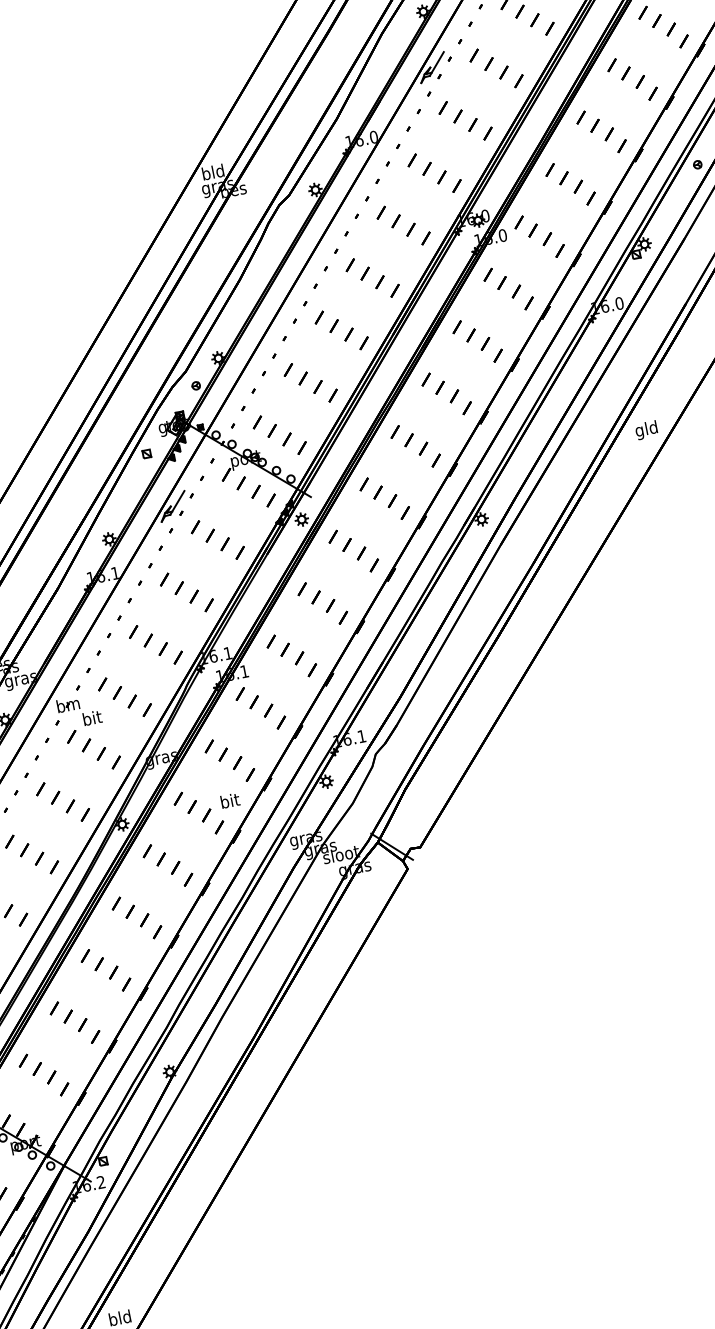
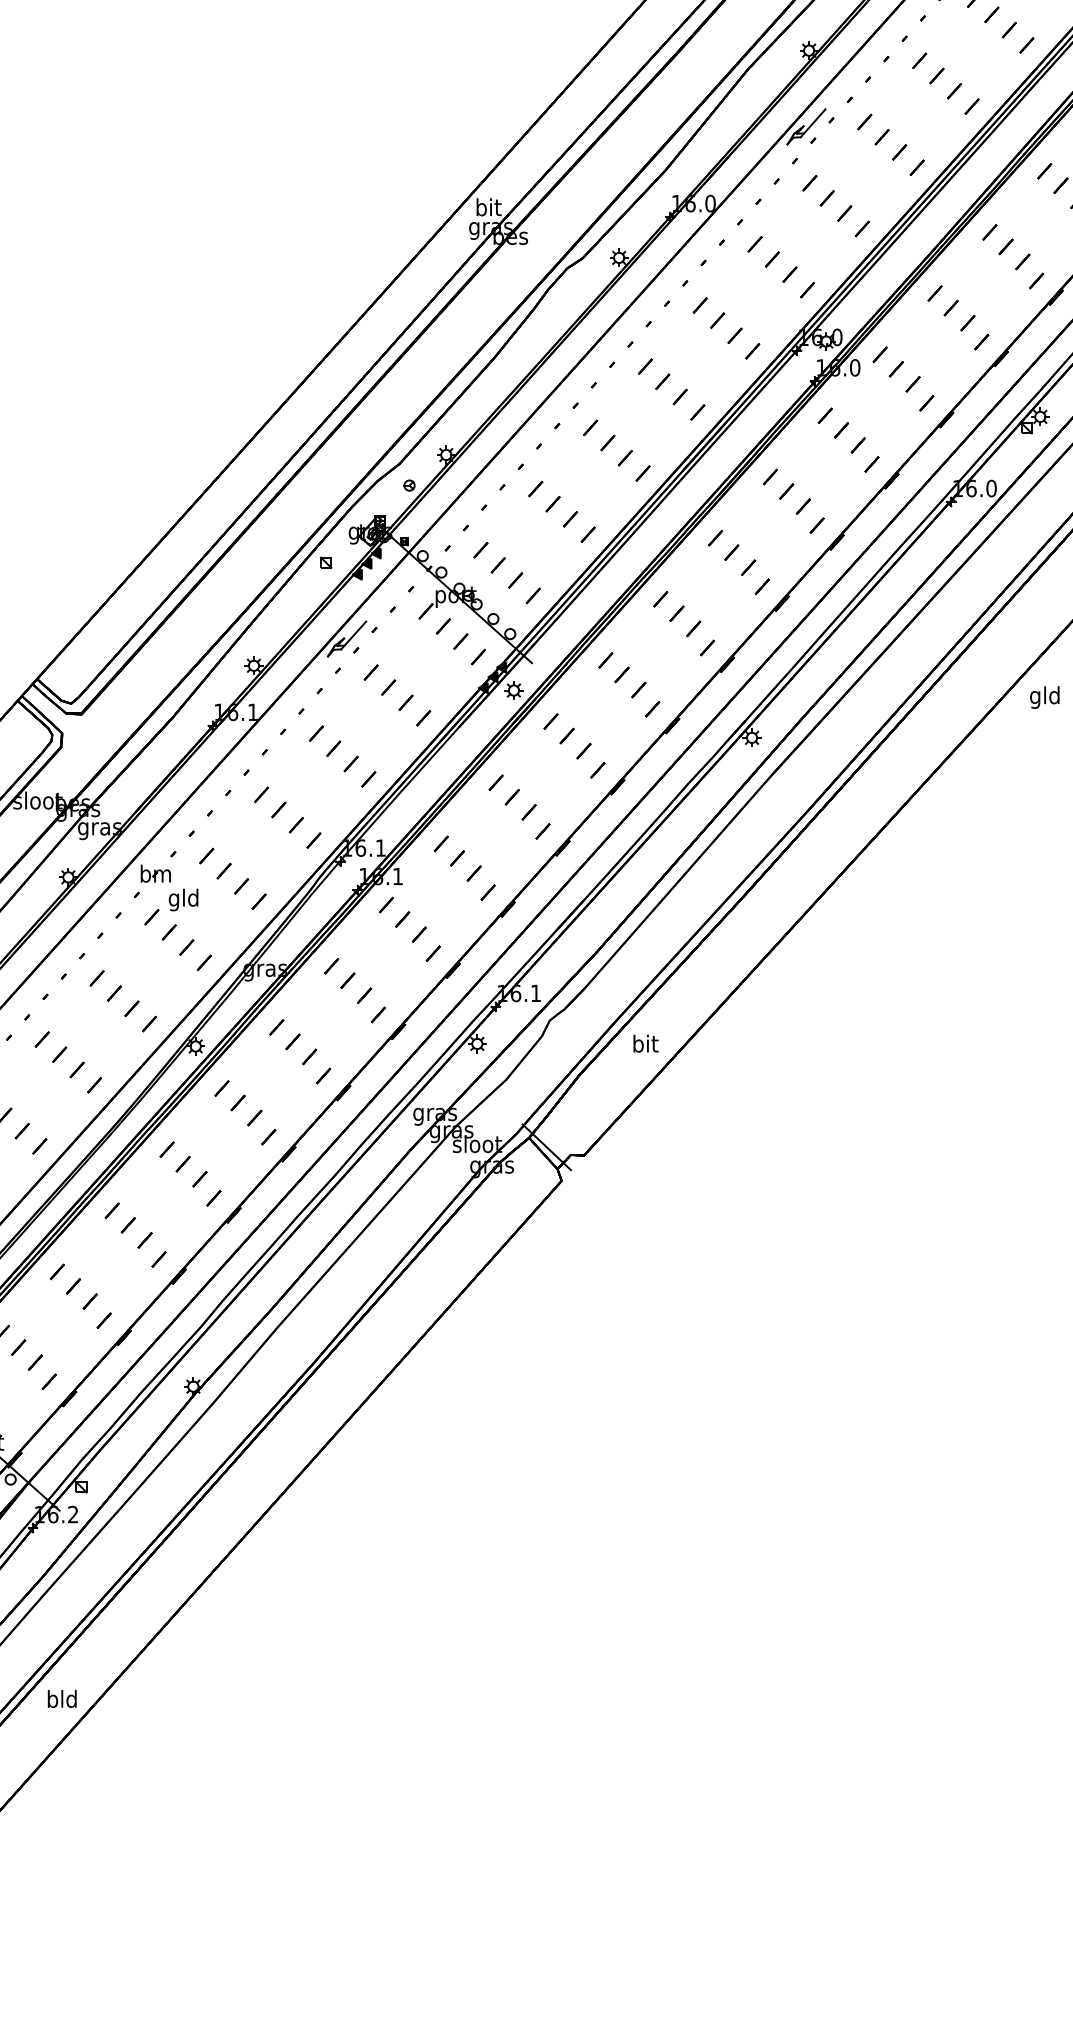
text: (213, 172) -> (488, 207), bld -> bit
text: (646, 430) -> (1044, 697), moved
text: (92, 719) -> (183, 899), bit -> gld
text: (229, 800) -> (645, 1043), moved

